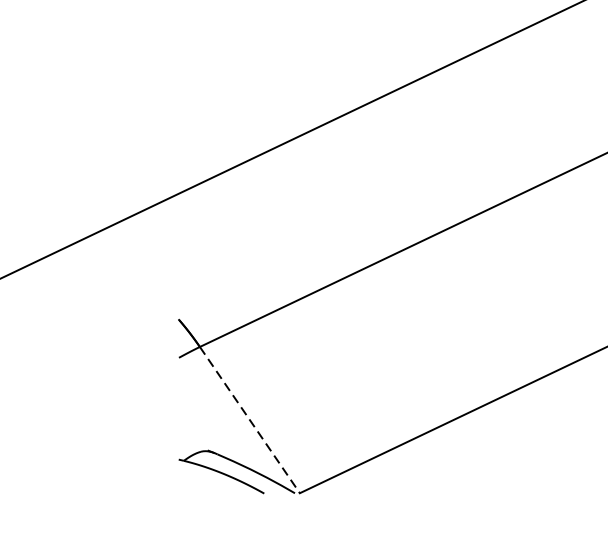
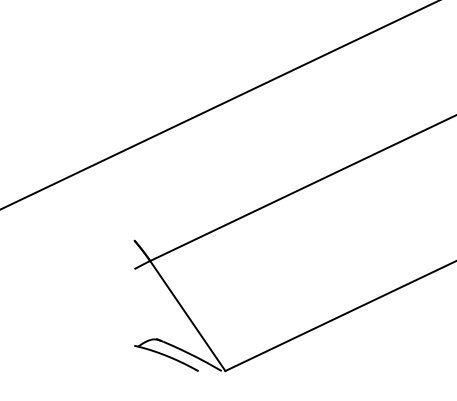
line: (249, 420) -> (187, 316), dashed -> solid

